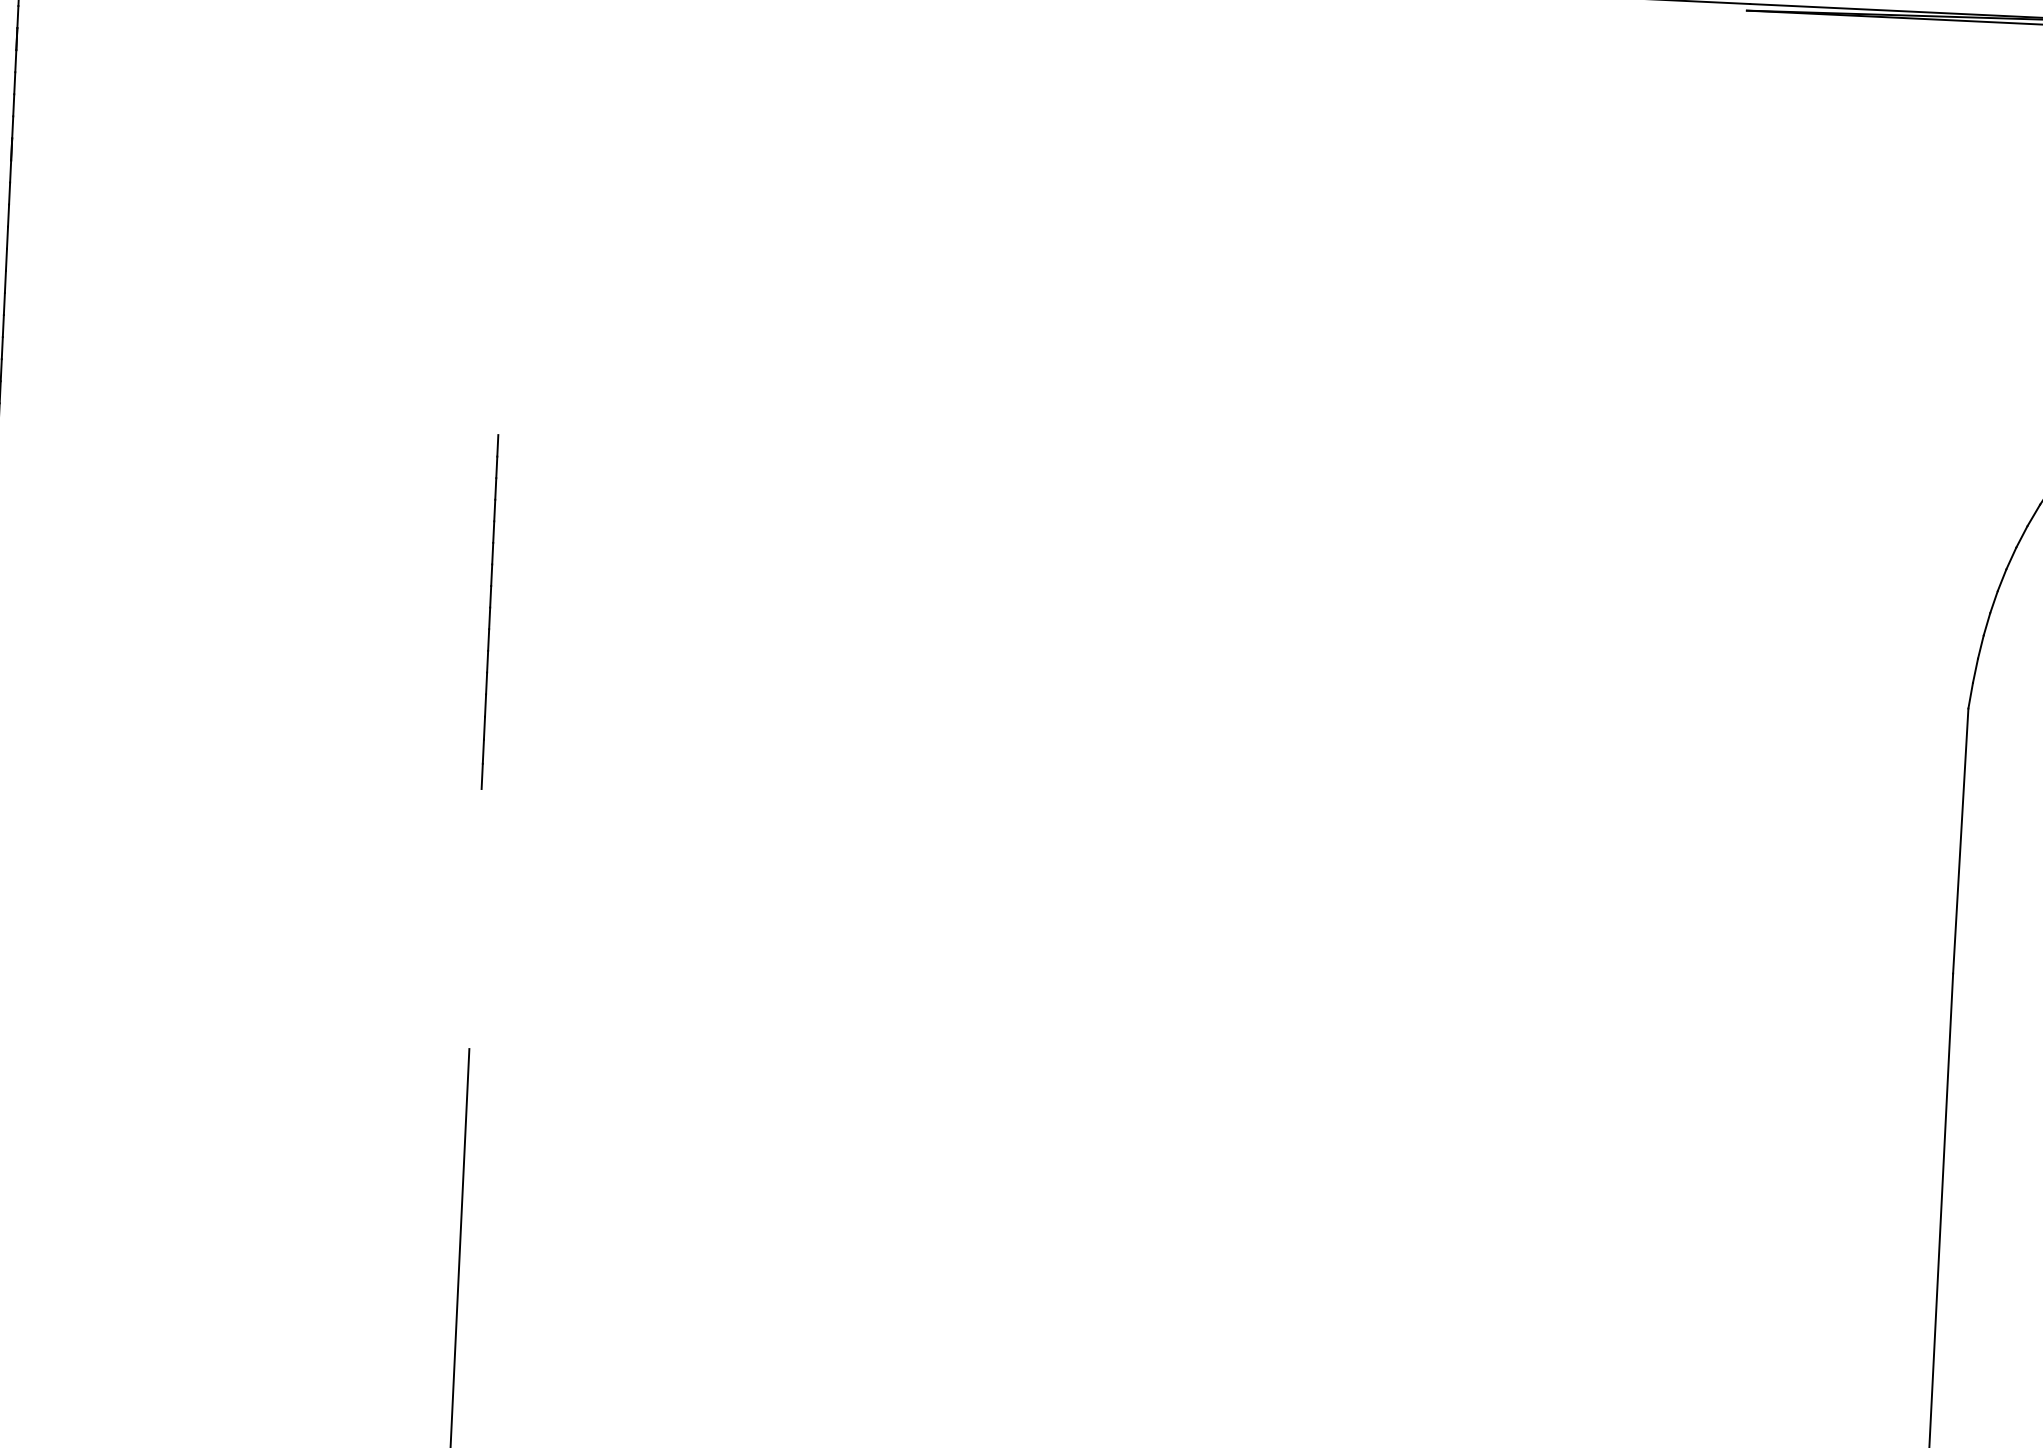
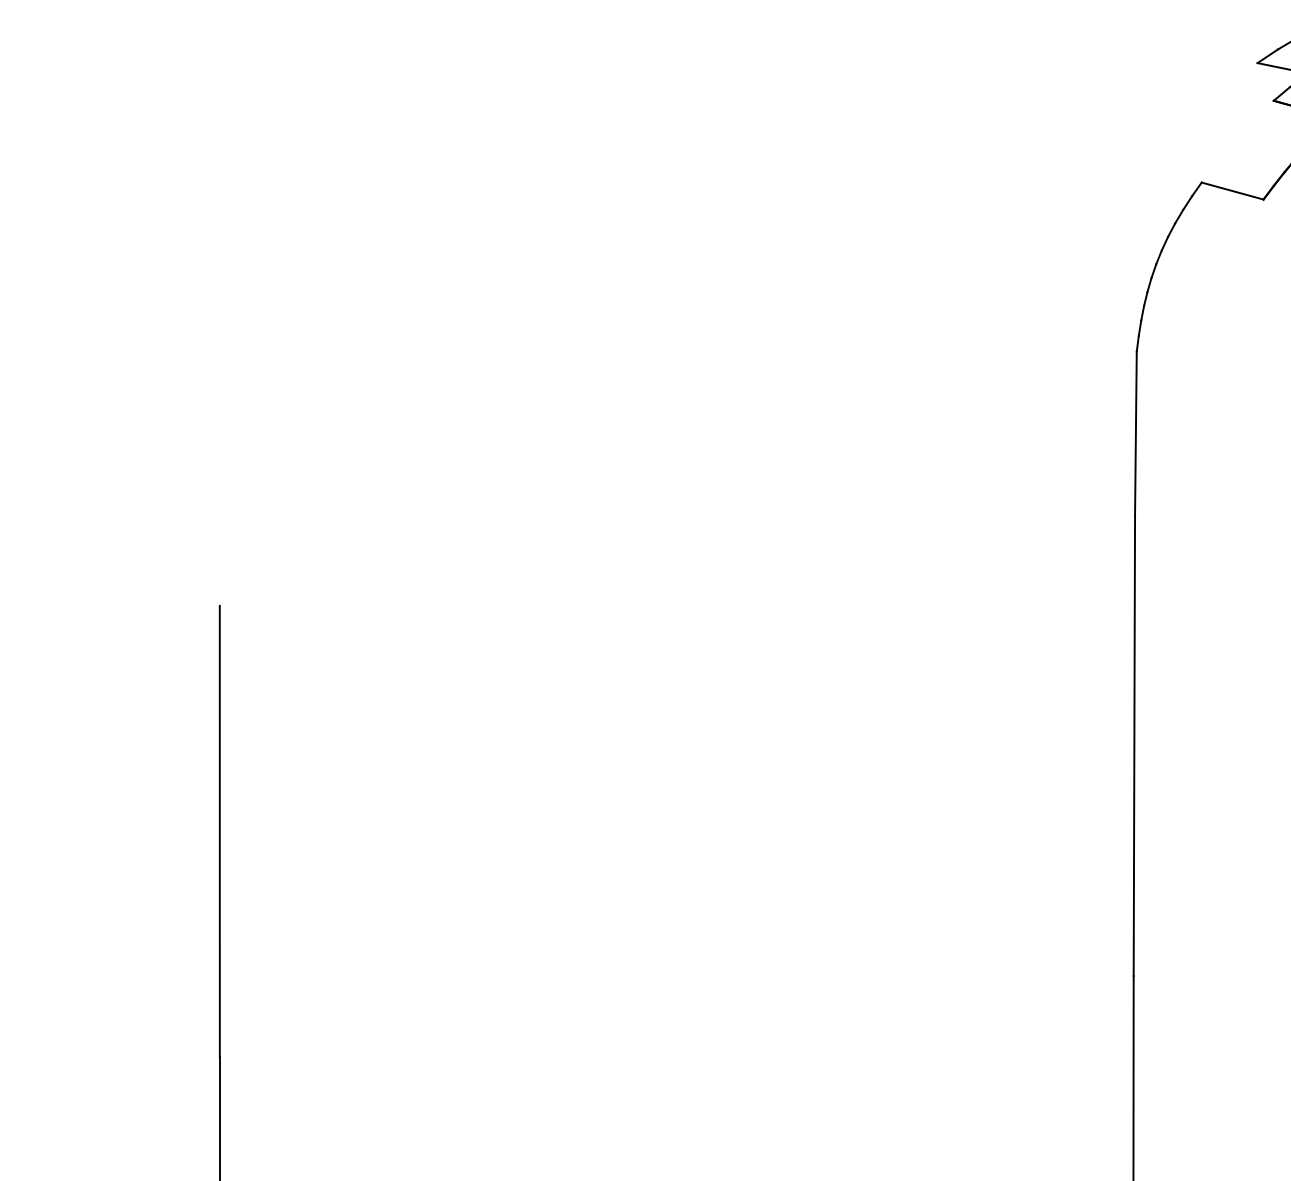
line: (489, 611) -> (219, 334), removed

